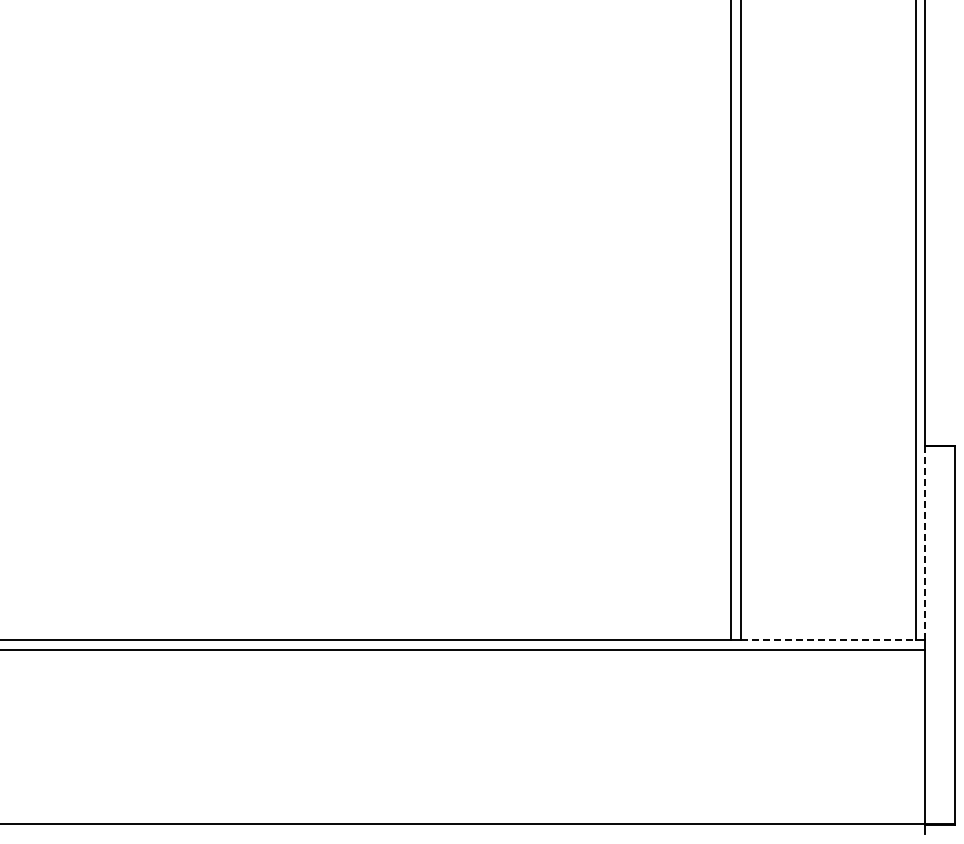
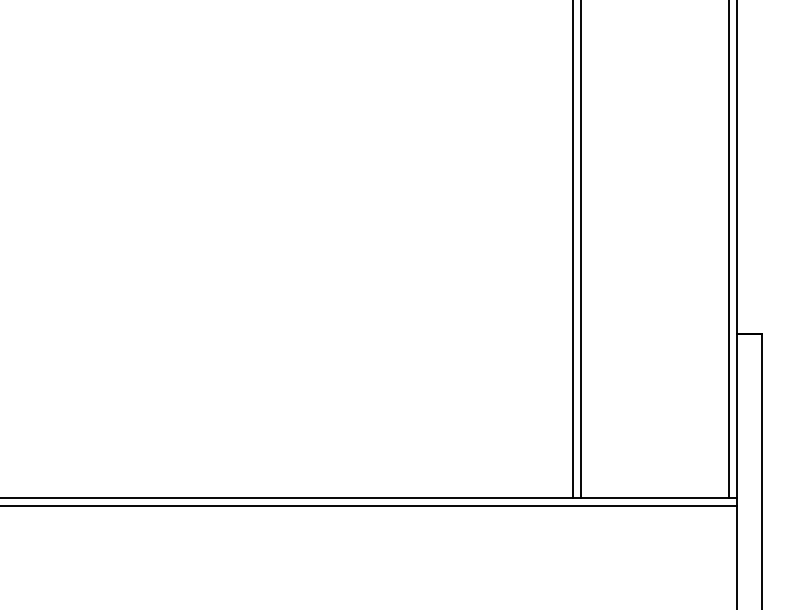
line: (925, 542) -> (737, 415), dashed -> solid
line: (828, 639) -> (655, 497), dashed -> solid

